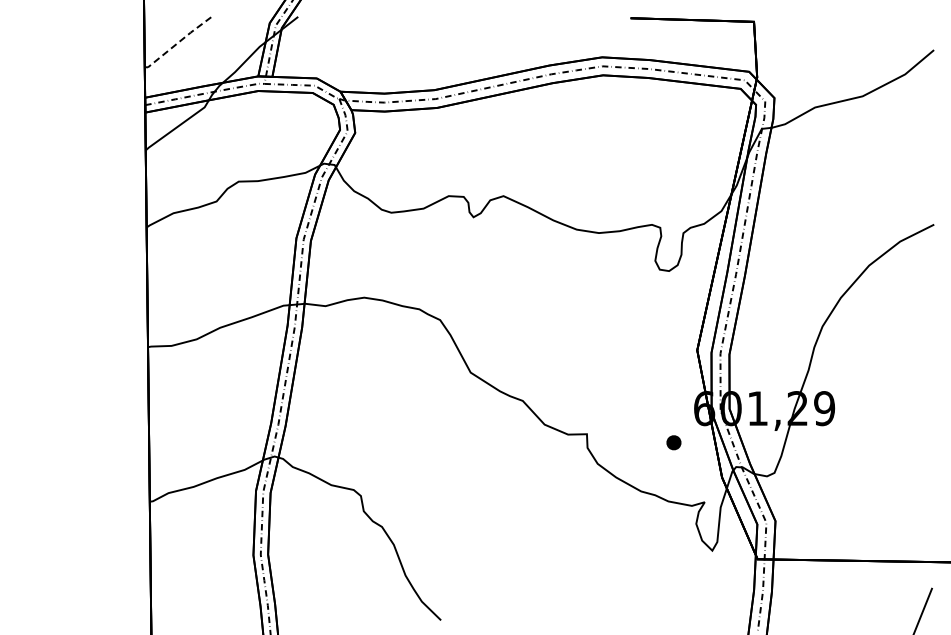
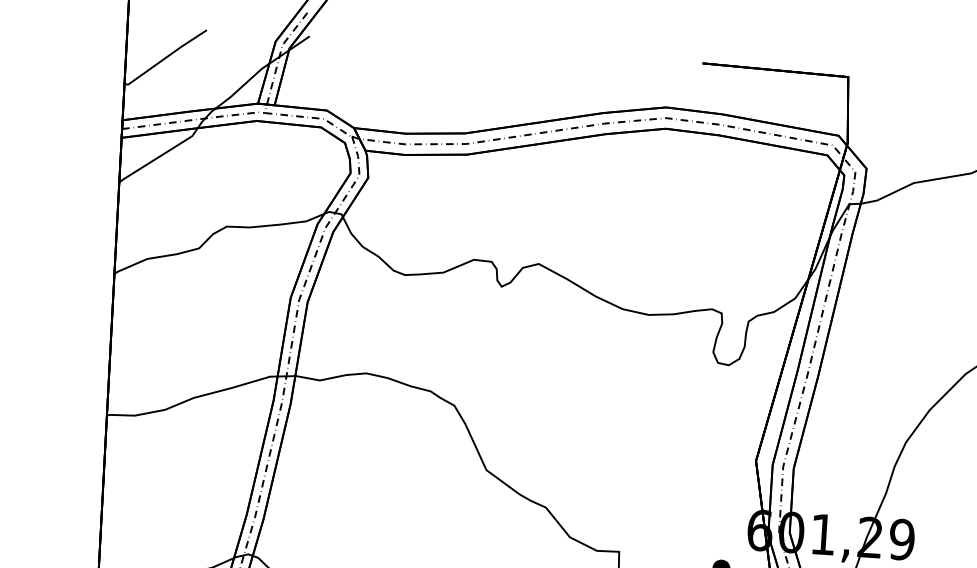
line: (178, 42) -> (166, 57), dashed -> solid

